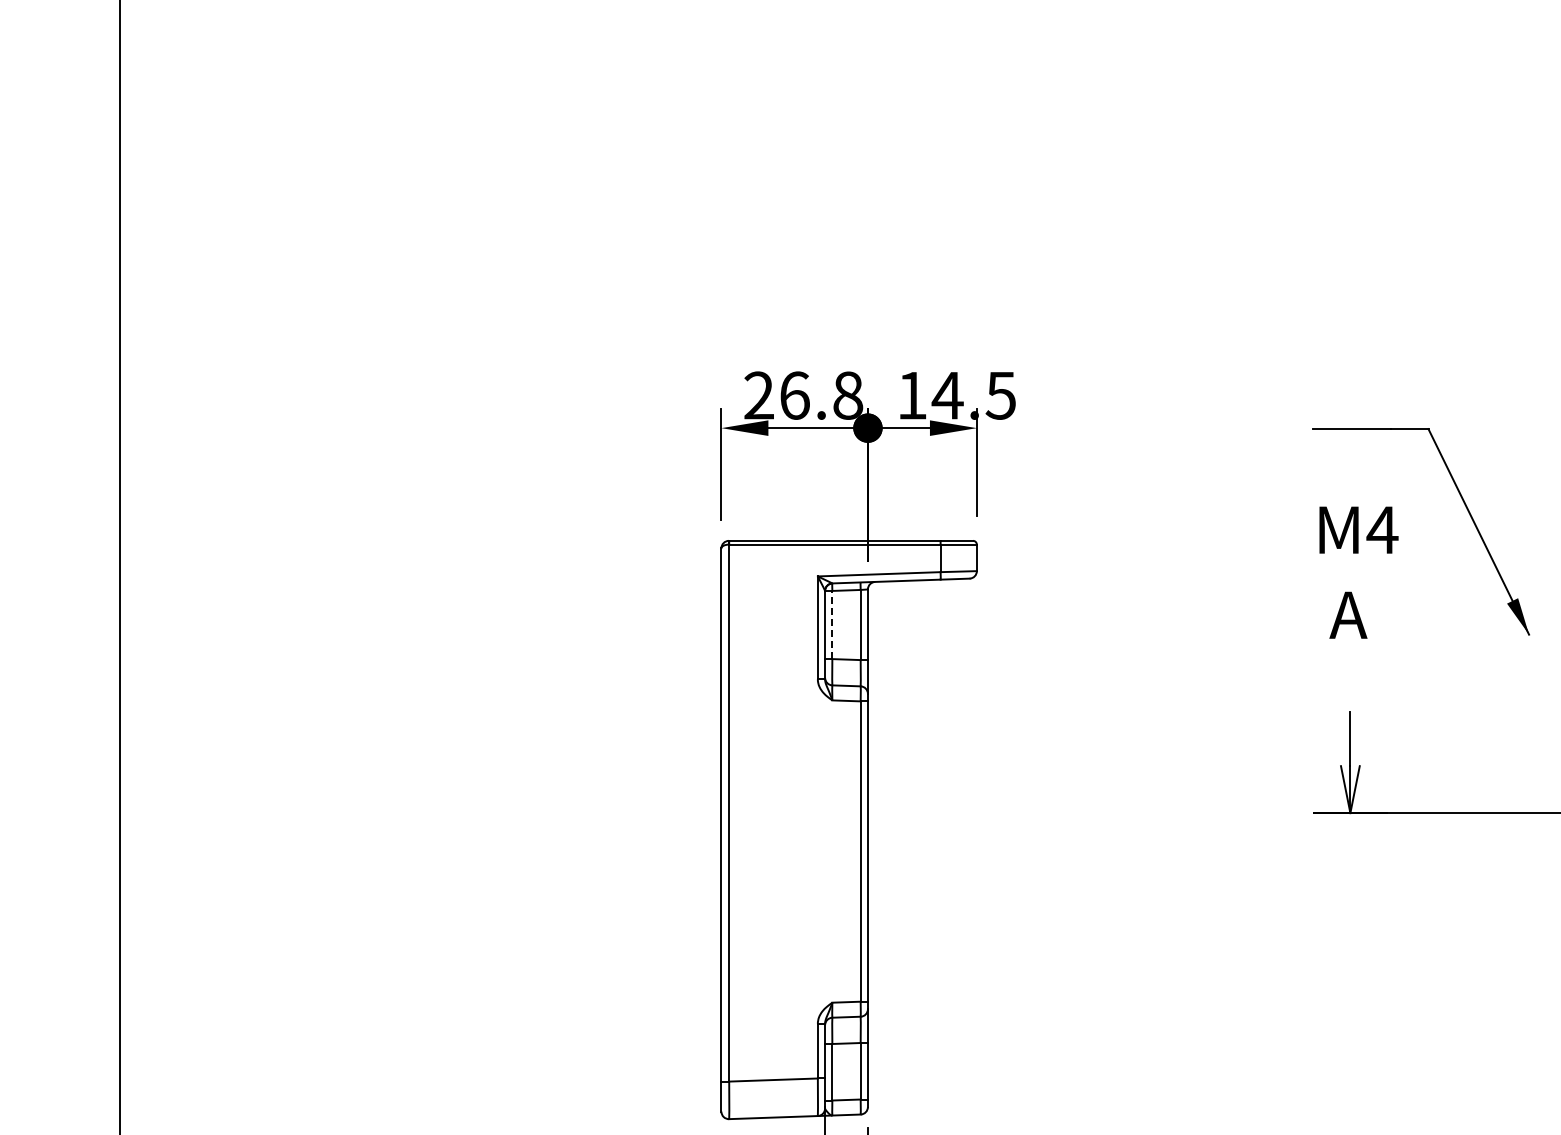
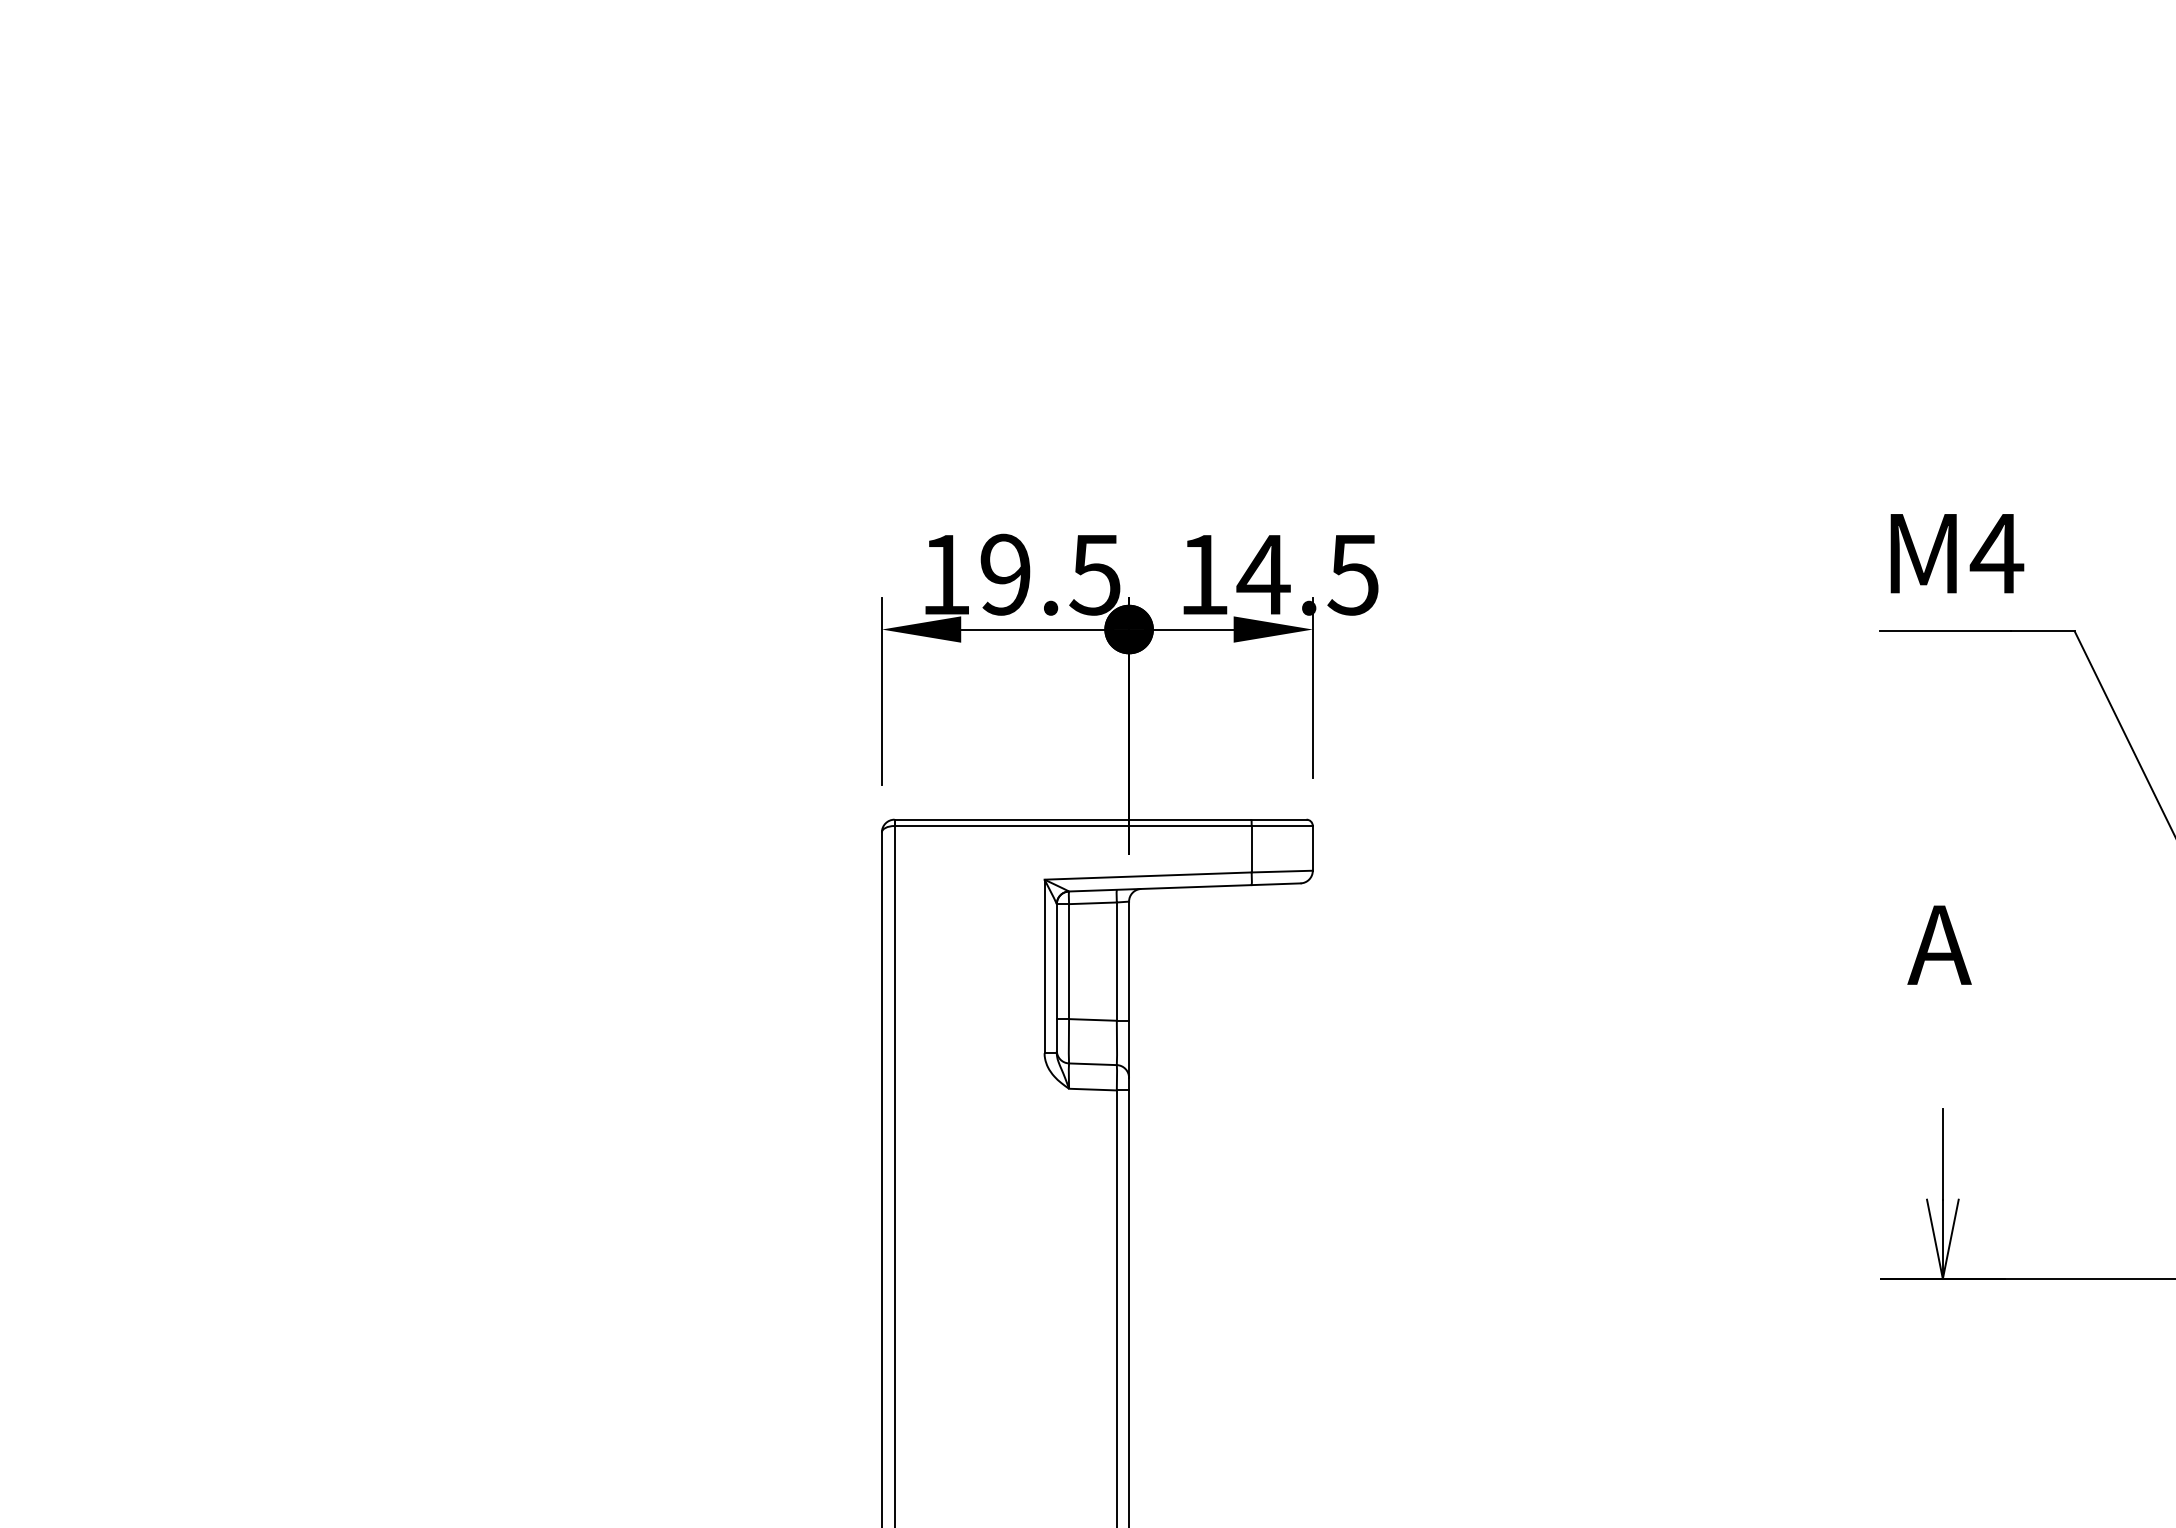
text: (803, 395) -> (1020, 574), 26.8 -> 19.5
text: (1358, 529) -> (1956, 552), moved
line: (832, 624) -> (1069, 960), dashed -> solid

